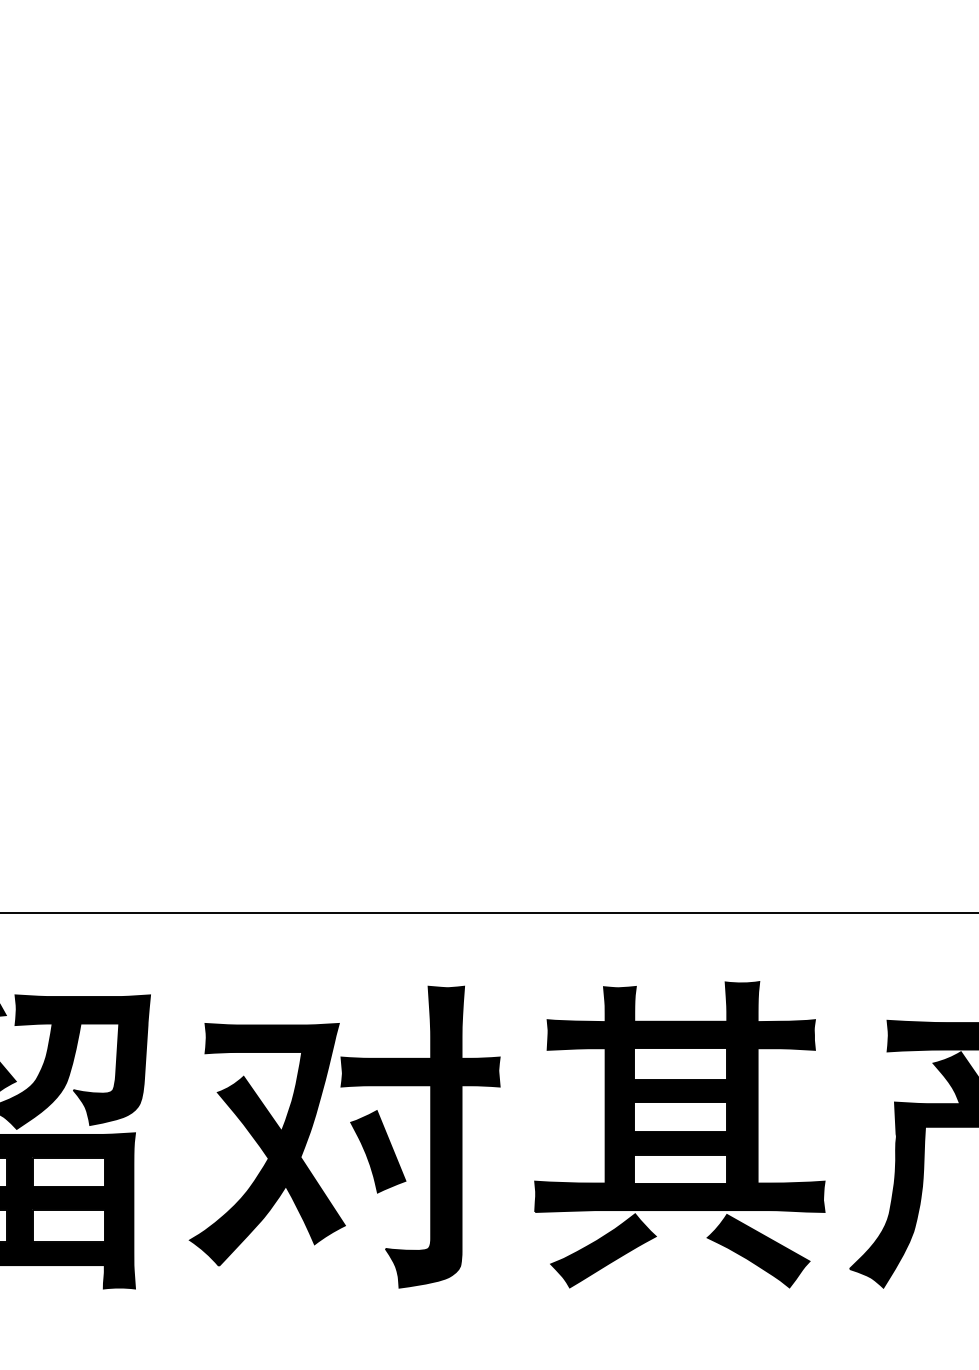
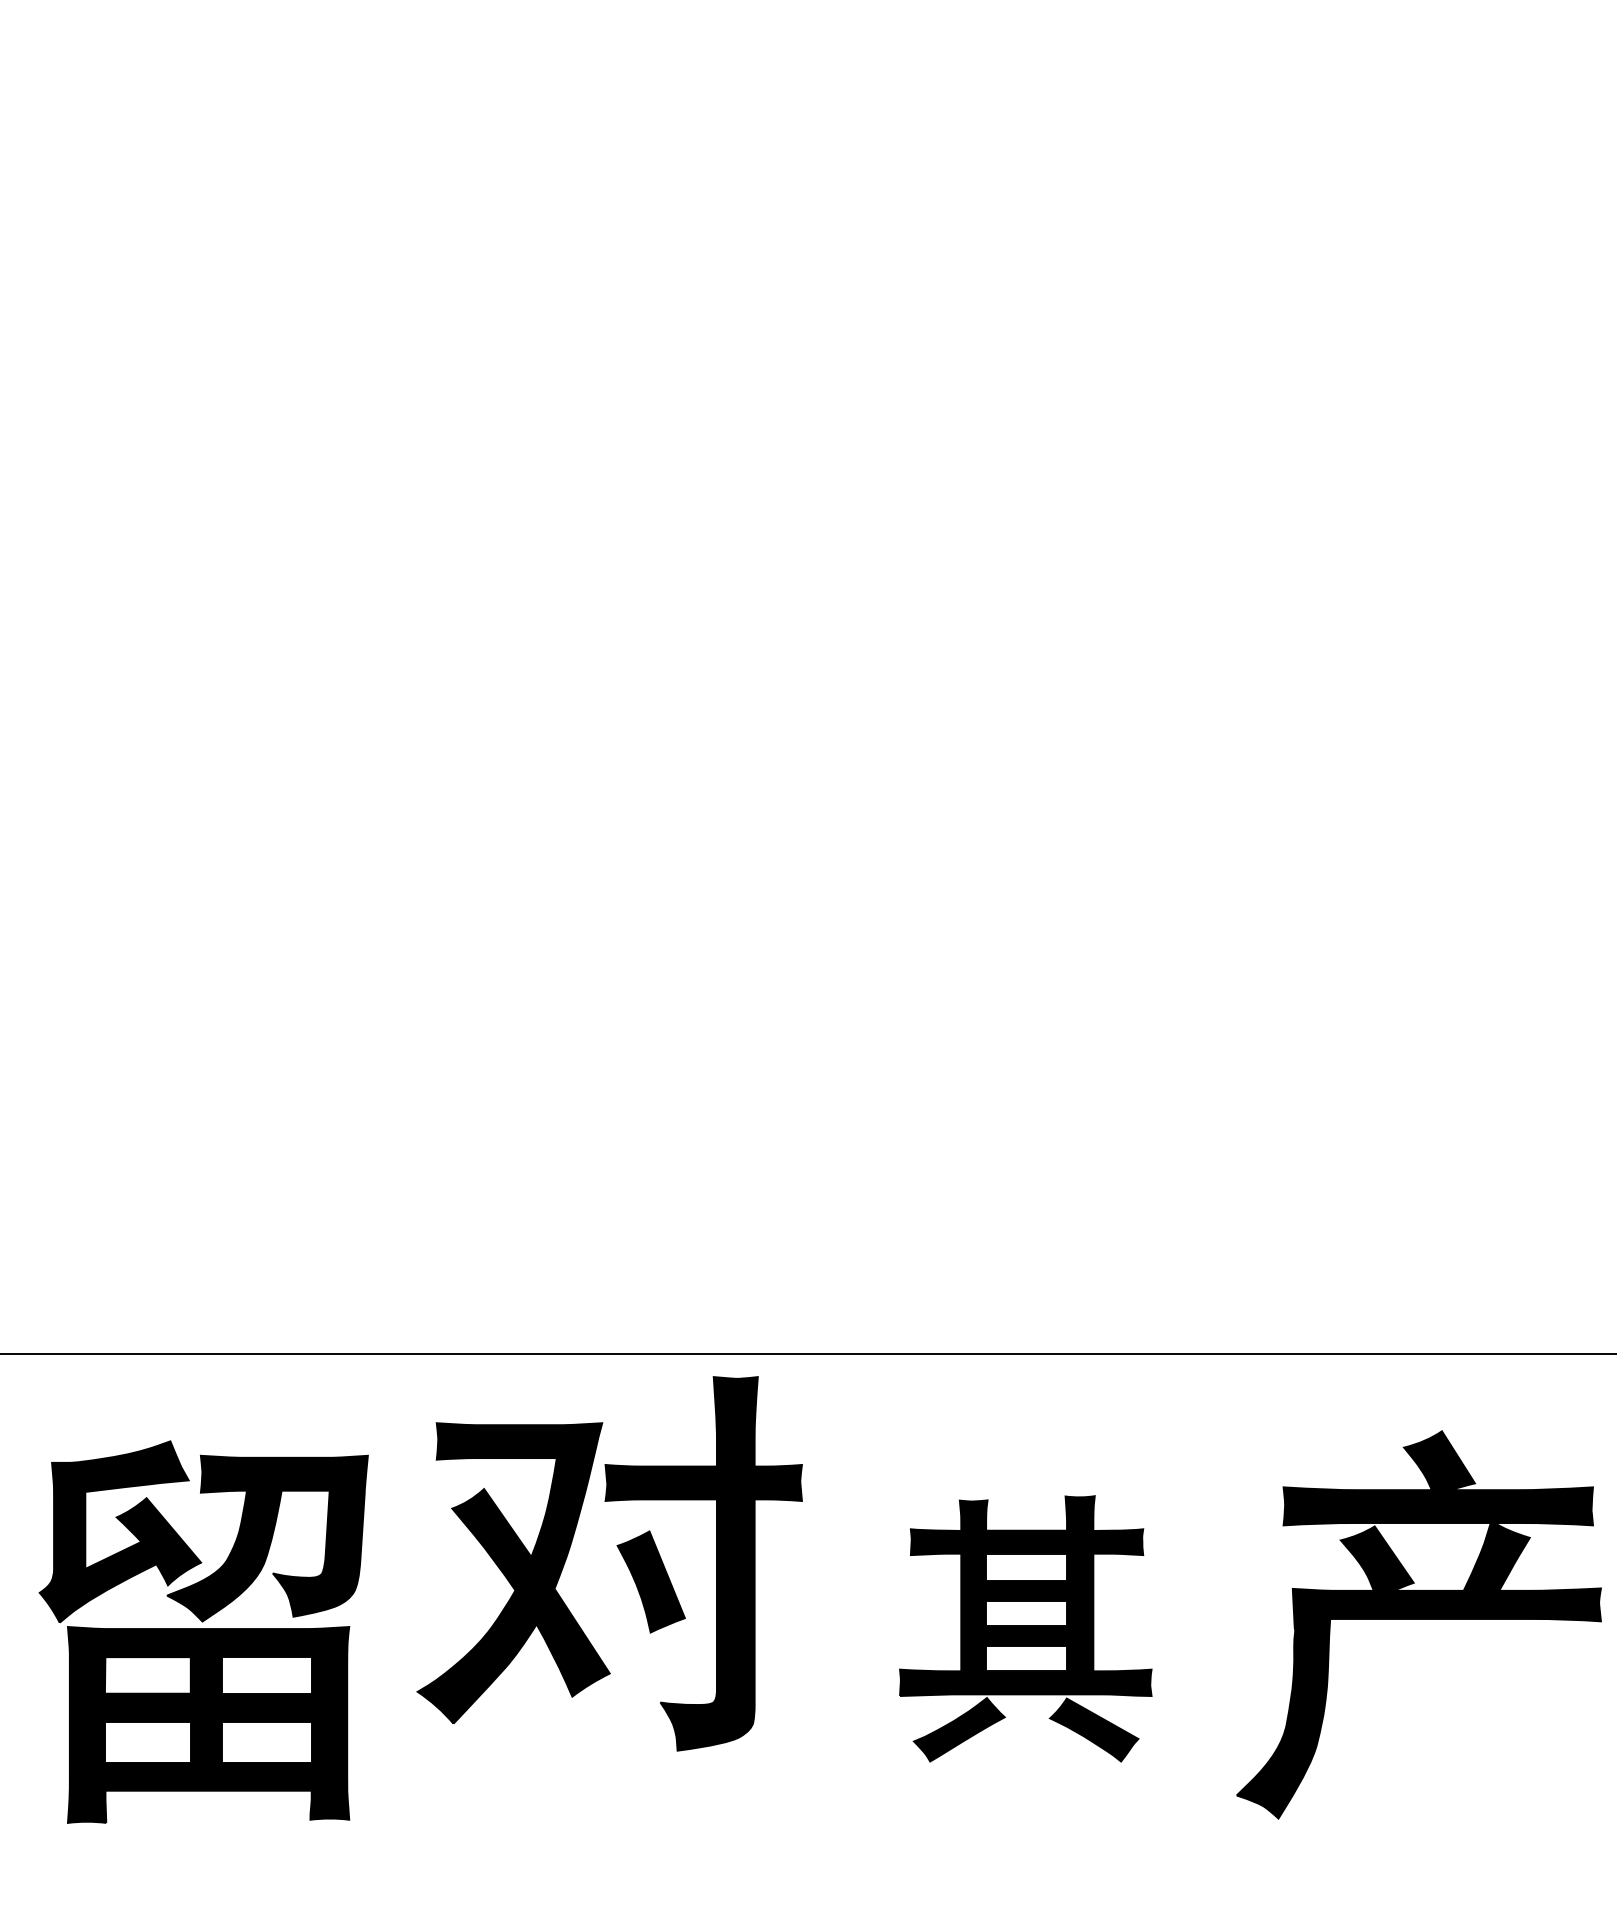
part: (355, 1132) -> (622, 1557), moved
part: (679, 1134) -> (1025, 1628), size x0.7

